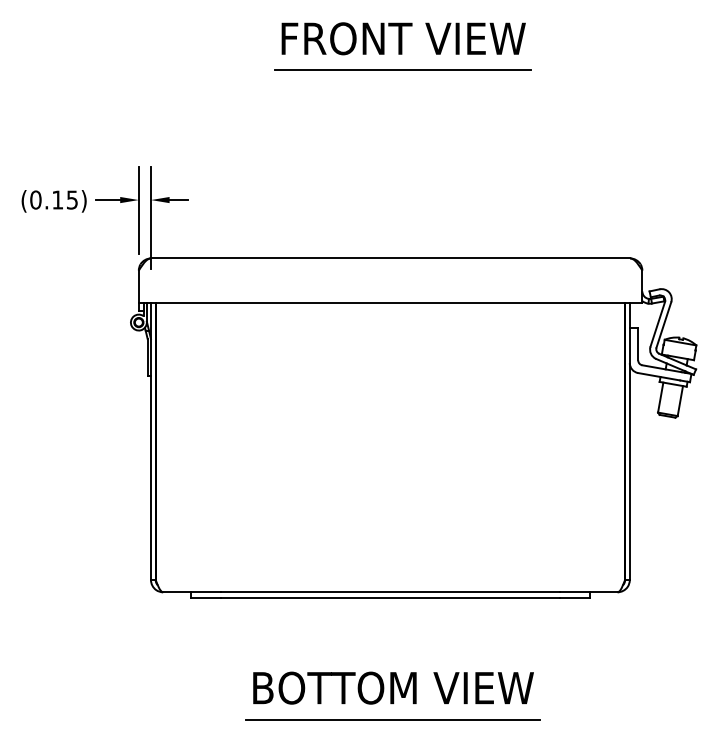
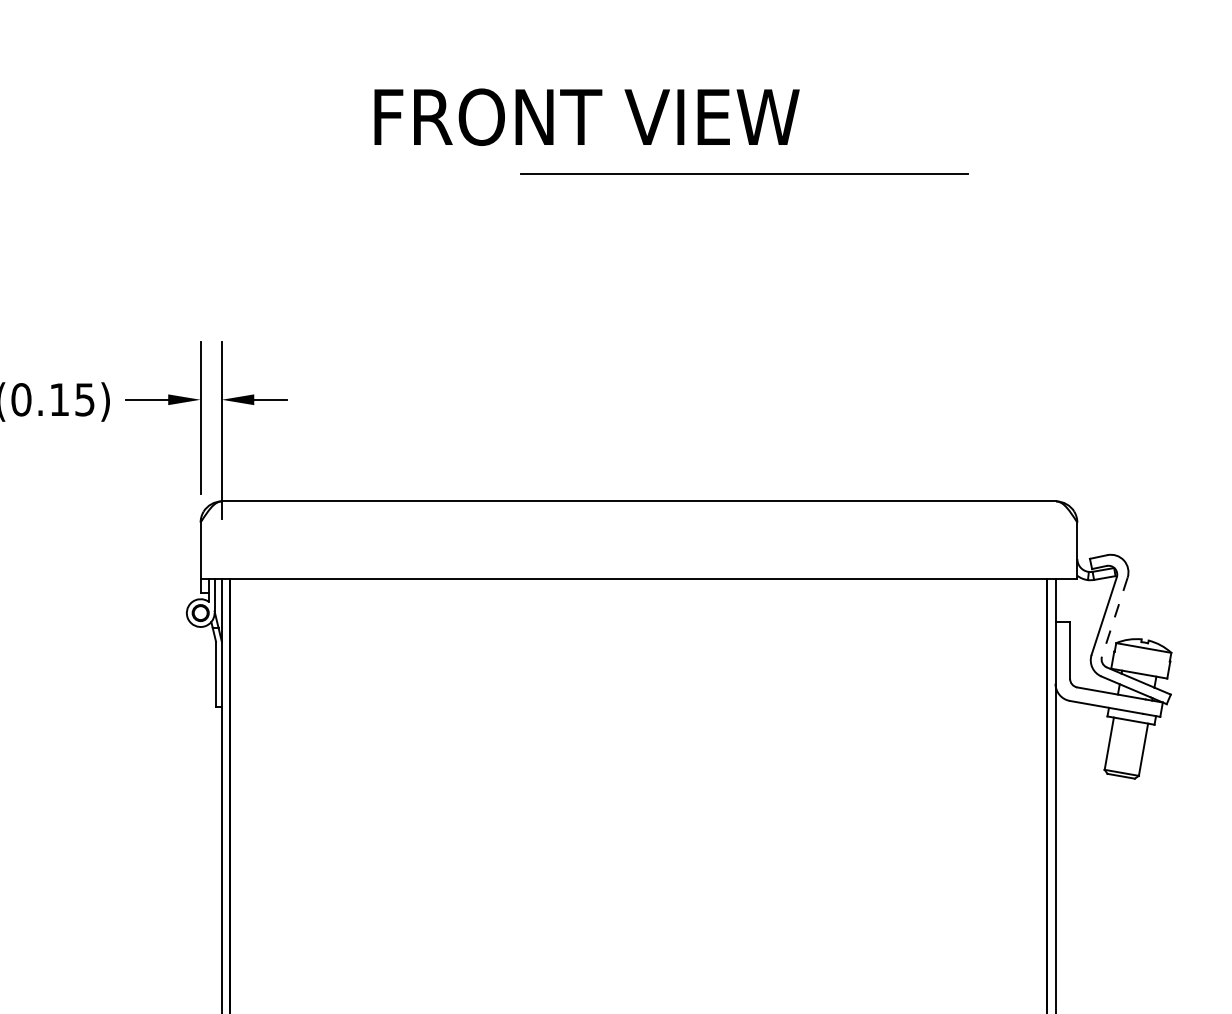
text: (403, 38) -> (586, 116), moved
line: (402, 69) -> (743, 172), moved
line: (663, 324) -> (1114, 616), solid -> dashed

